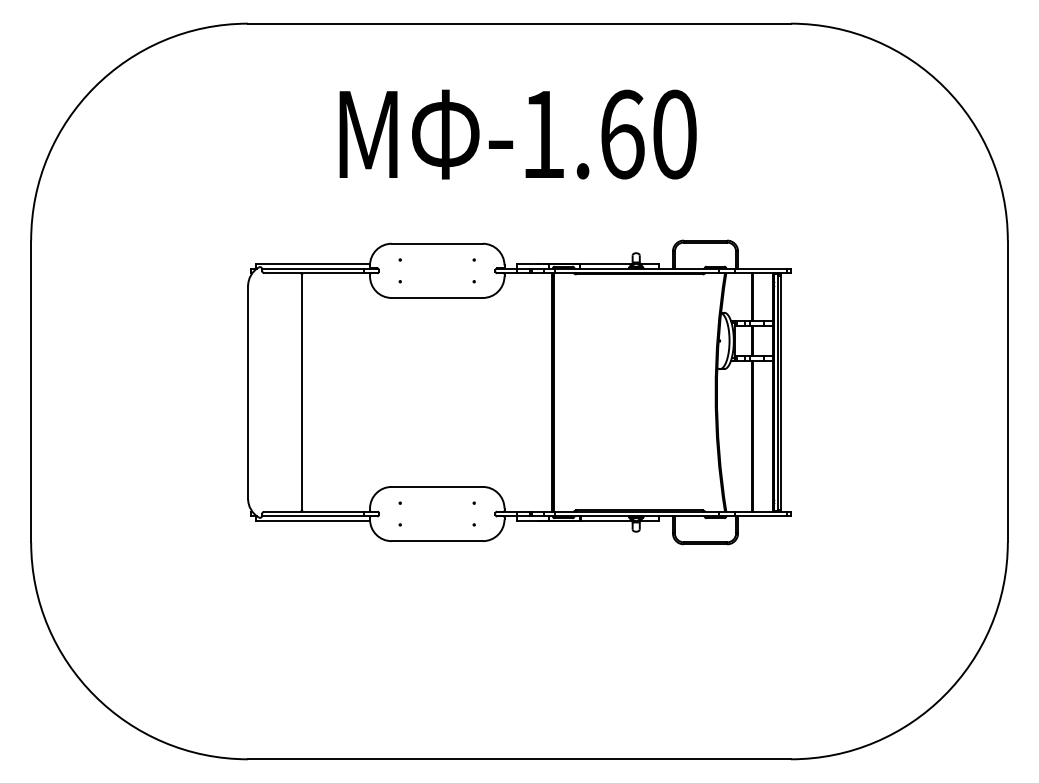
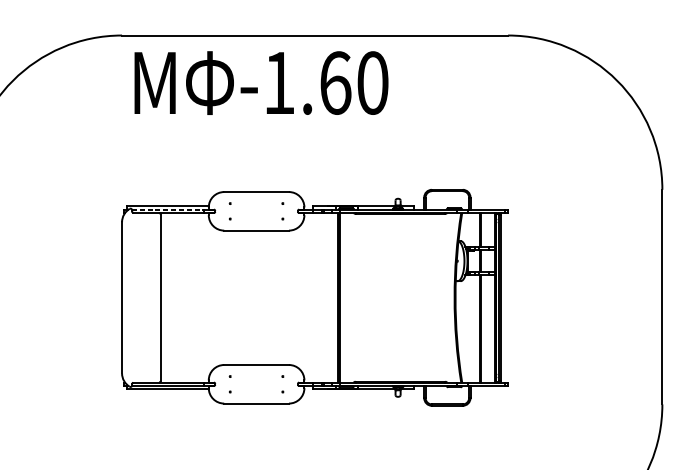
text: (517, 134) -> (261, 83), moved
line: (313, 268) -> (168, 209), solid -> dashed

